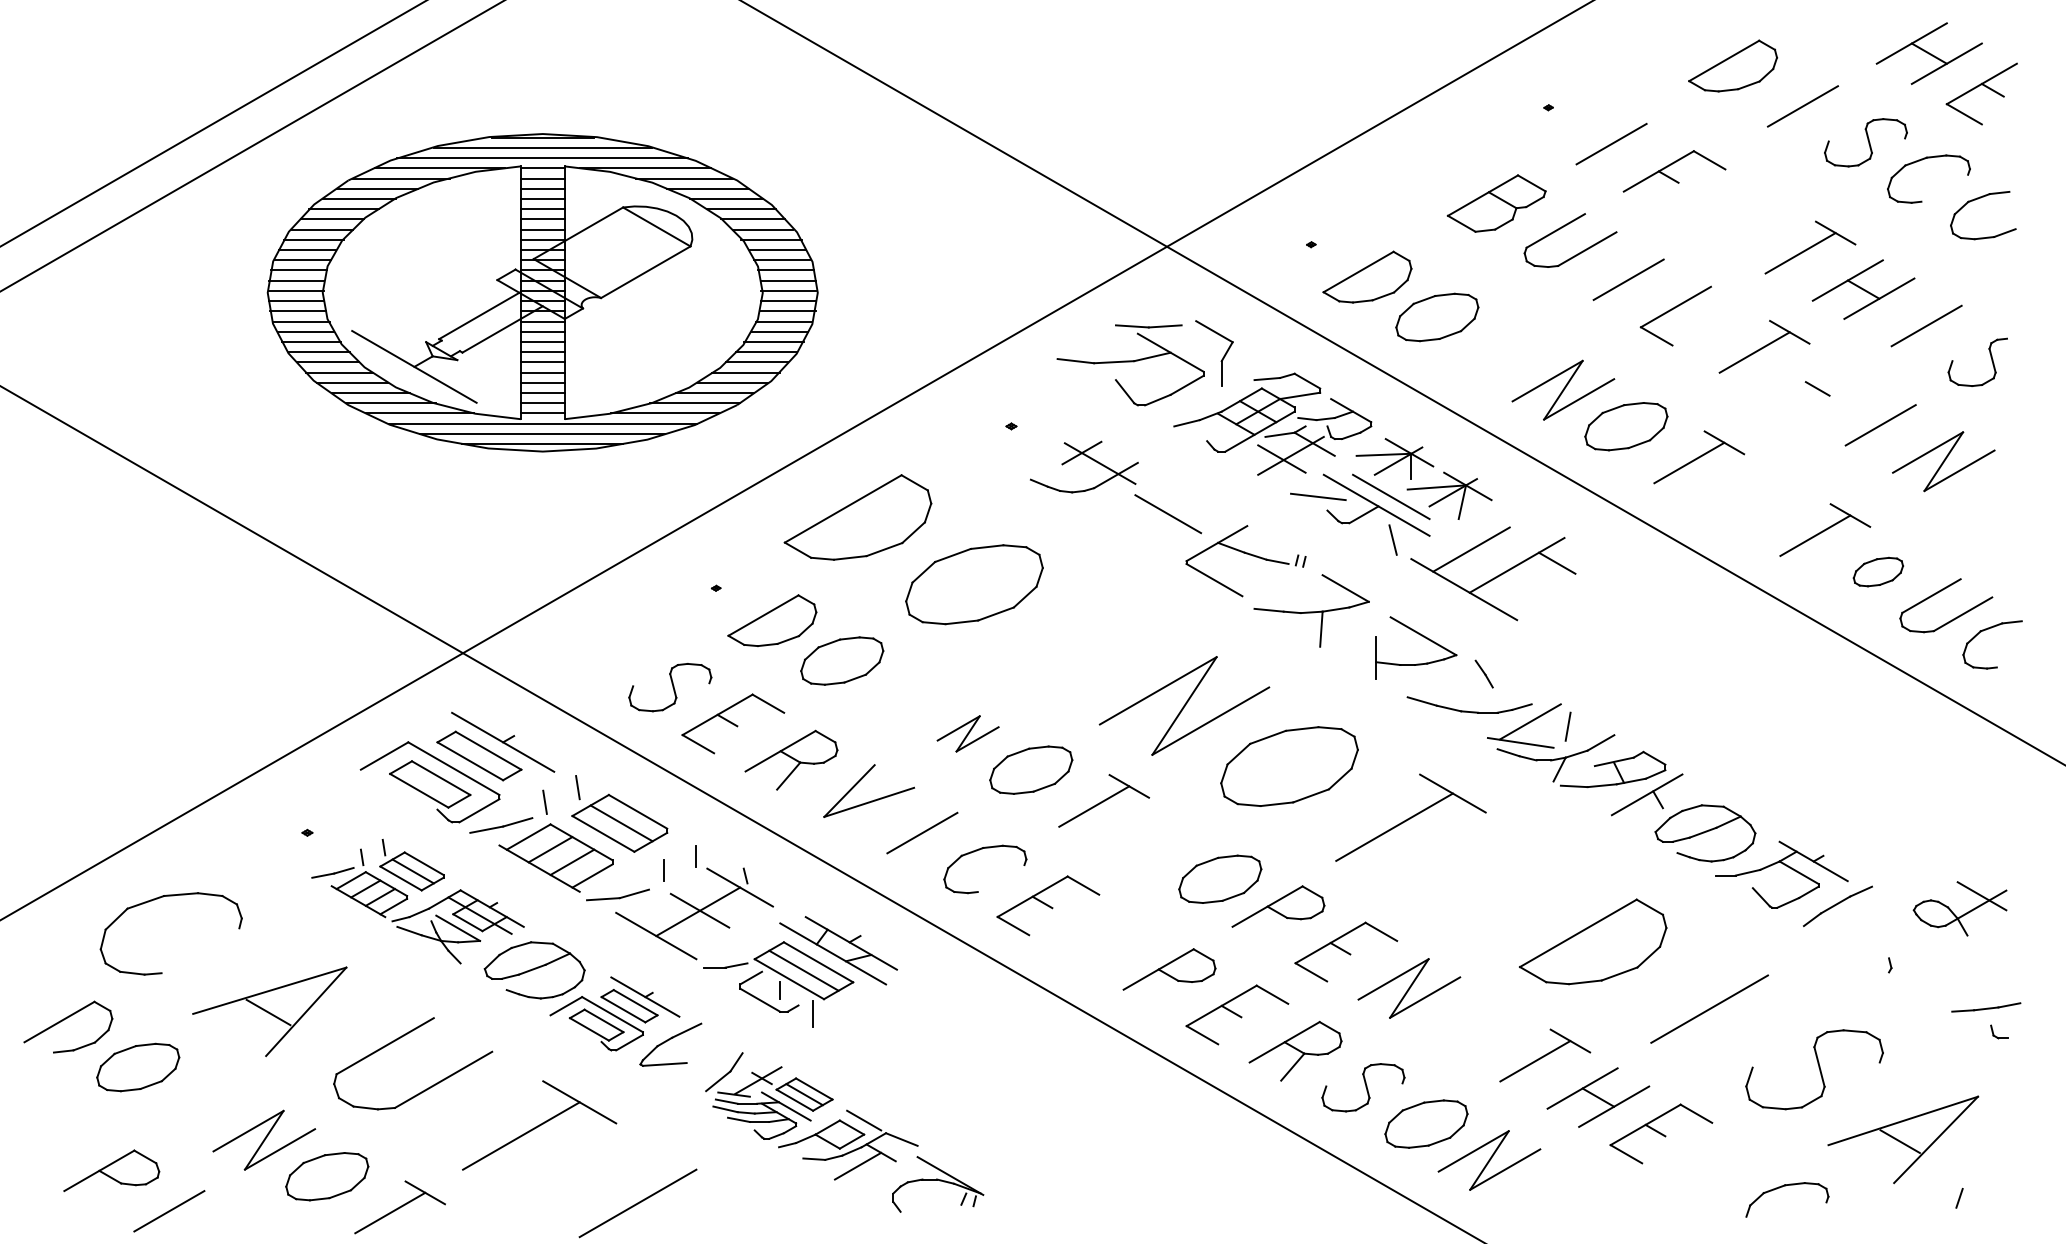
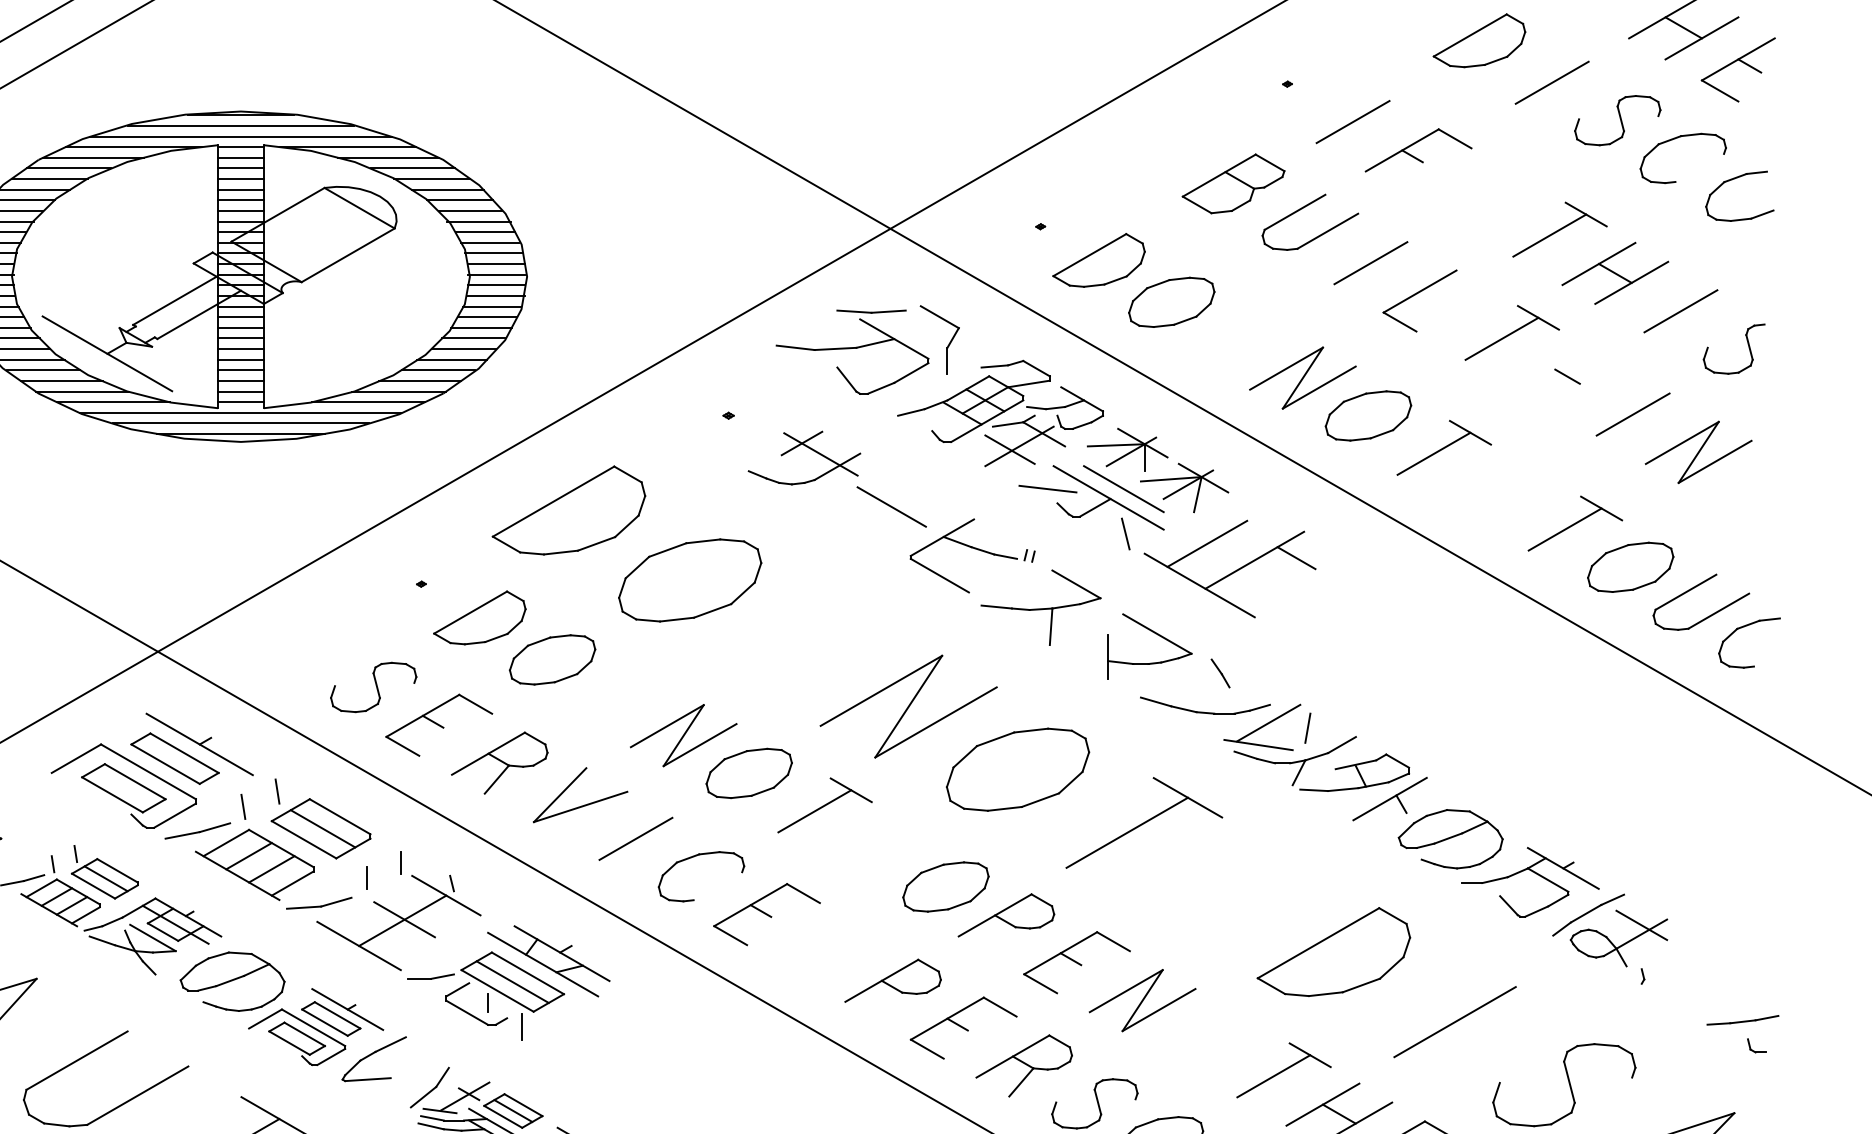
part: (1878, 571) -> (1630, 566), size x1.67
part: (967, 733) -> (682, 735), size x1.67
part: (1962, 914) -> (1621, 944), moved

